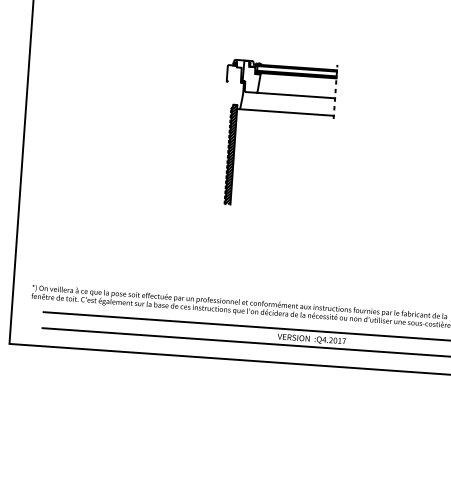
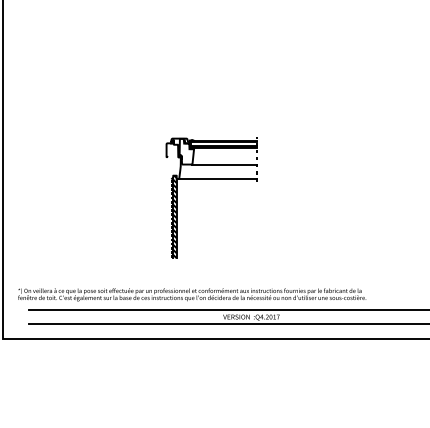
part: (279, 112) -> (211, 179), moved

